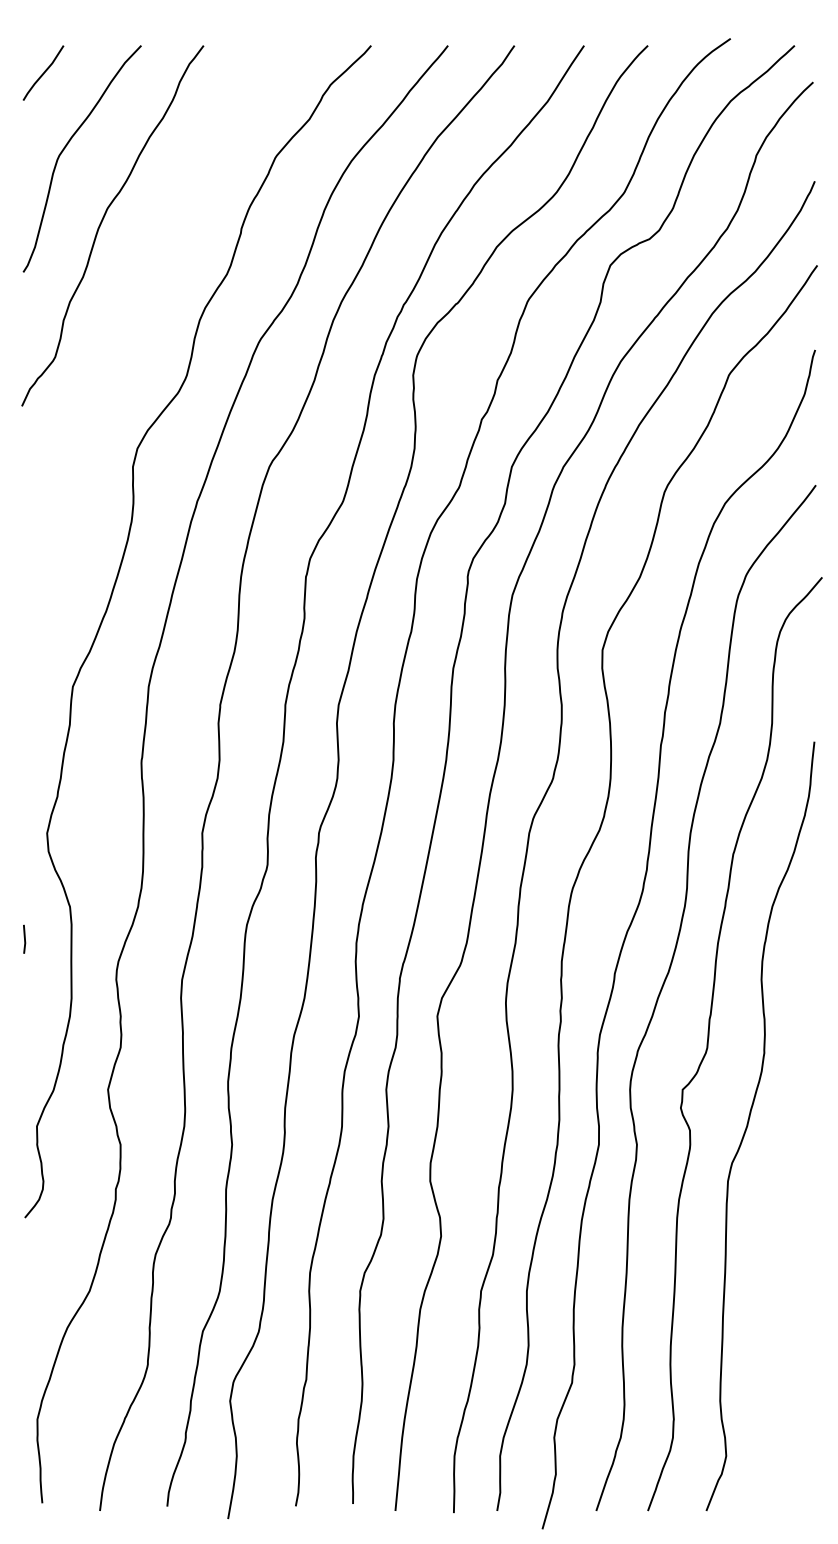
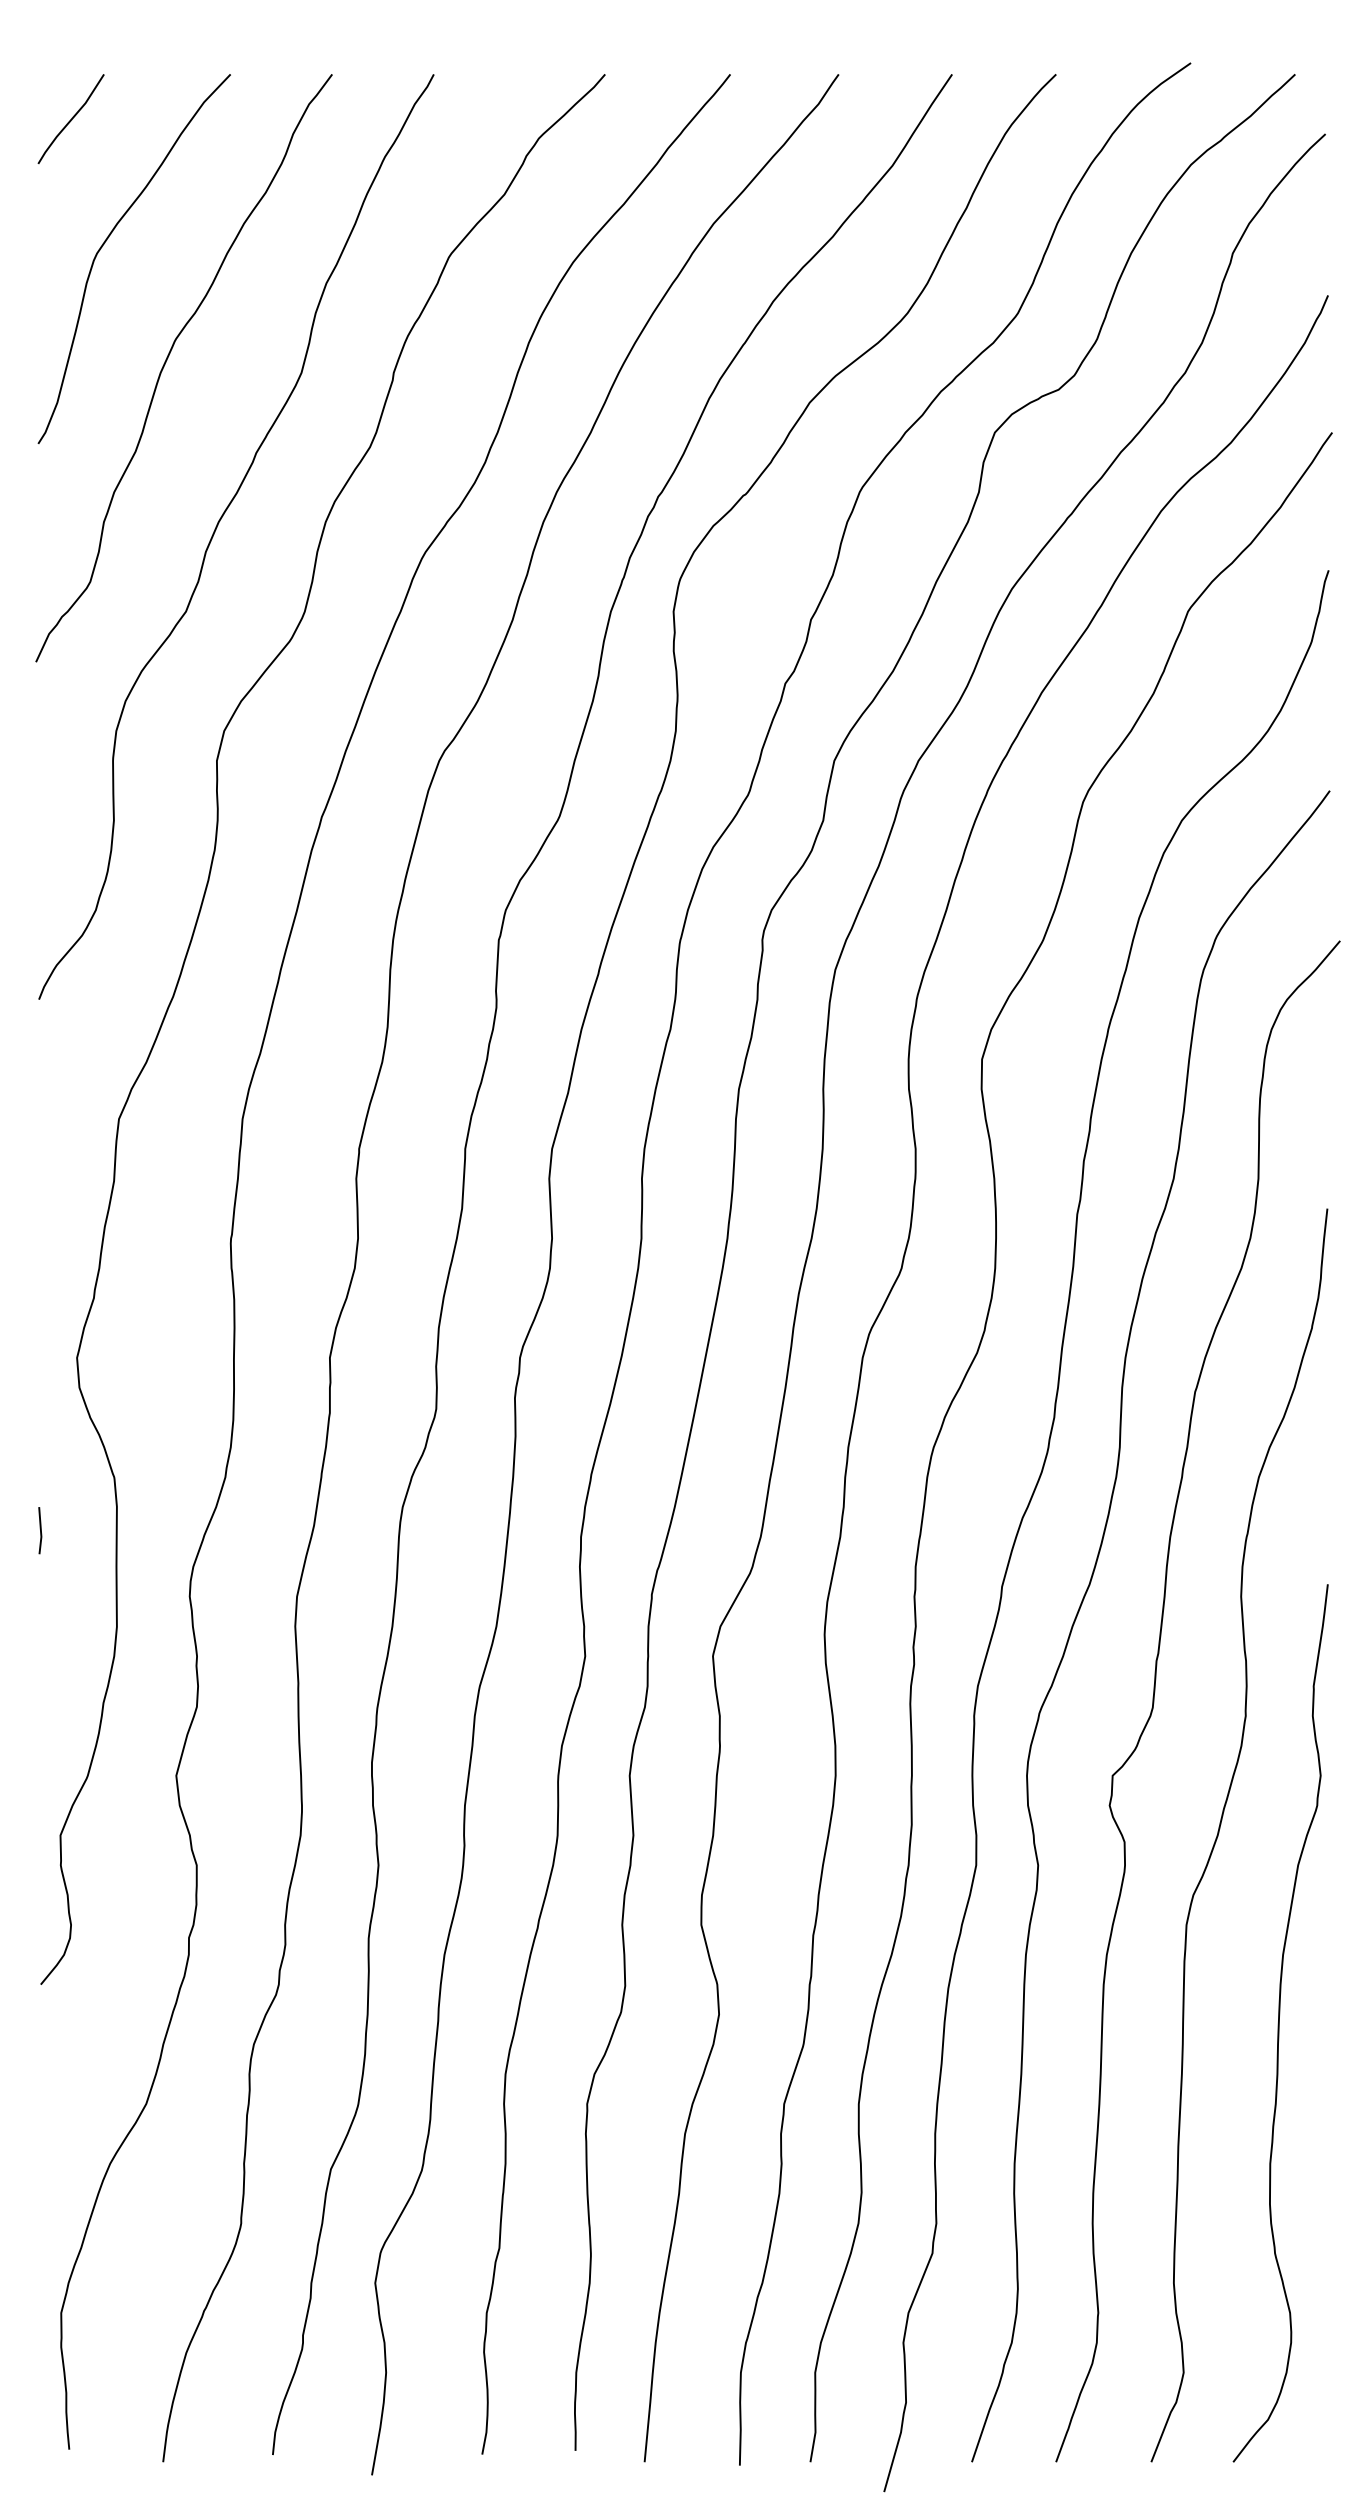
curve: (133, 324) -> (217, 528), added
curve: (785, 1241) -> (1280, 2023), added

